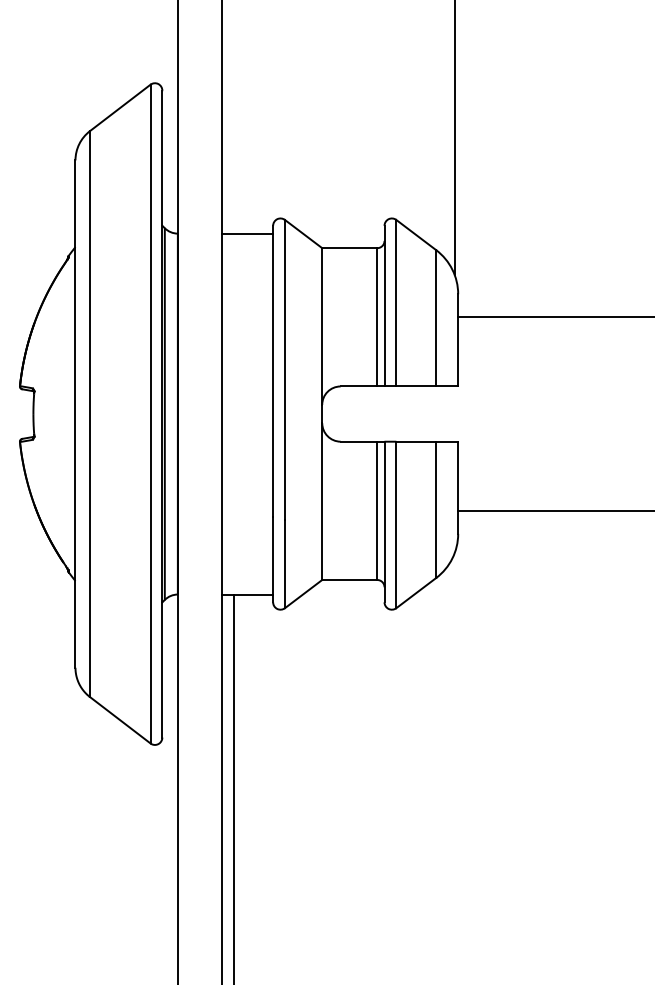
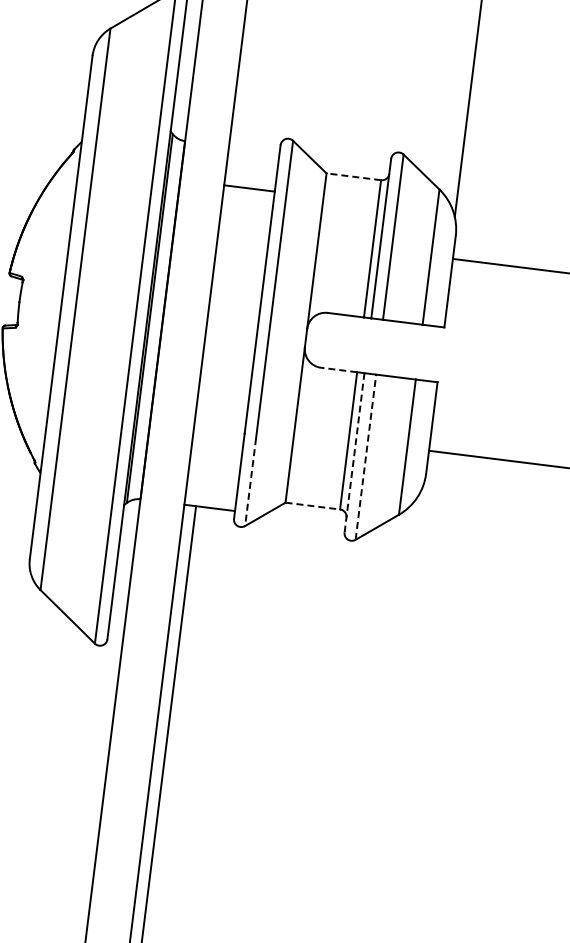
line: (247, 233) -> (249, 188), moved
line: (349, 248) -> (353, 177), solid -> dashed
line: (358, 441) -> (338, 369), solid -> dashed
line: (384, 521) -> (354, 452), solid -> dashed
line: (396, 524) -> (366, 456), solid -> dashed
line: (285, 564) -> (251, 482), solid -> dashed
line: (350, 579) -> (313, 505), solid -> dashed

